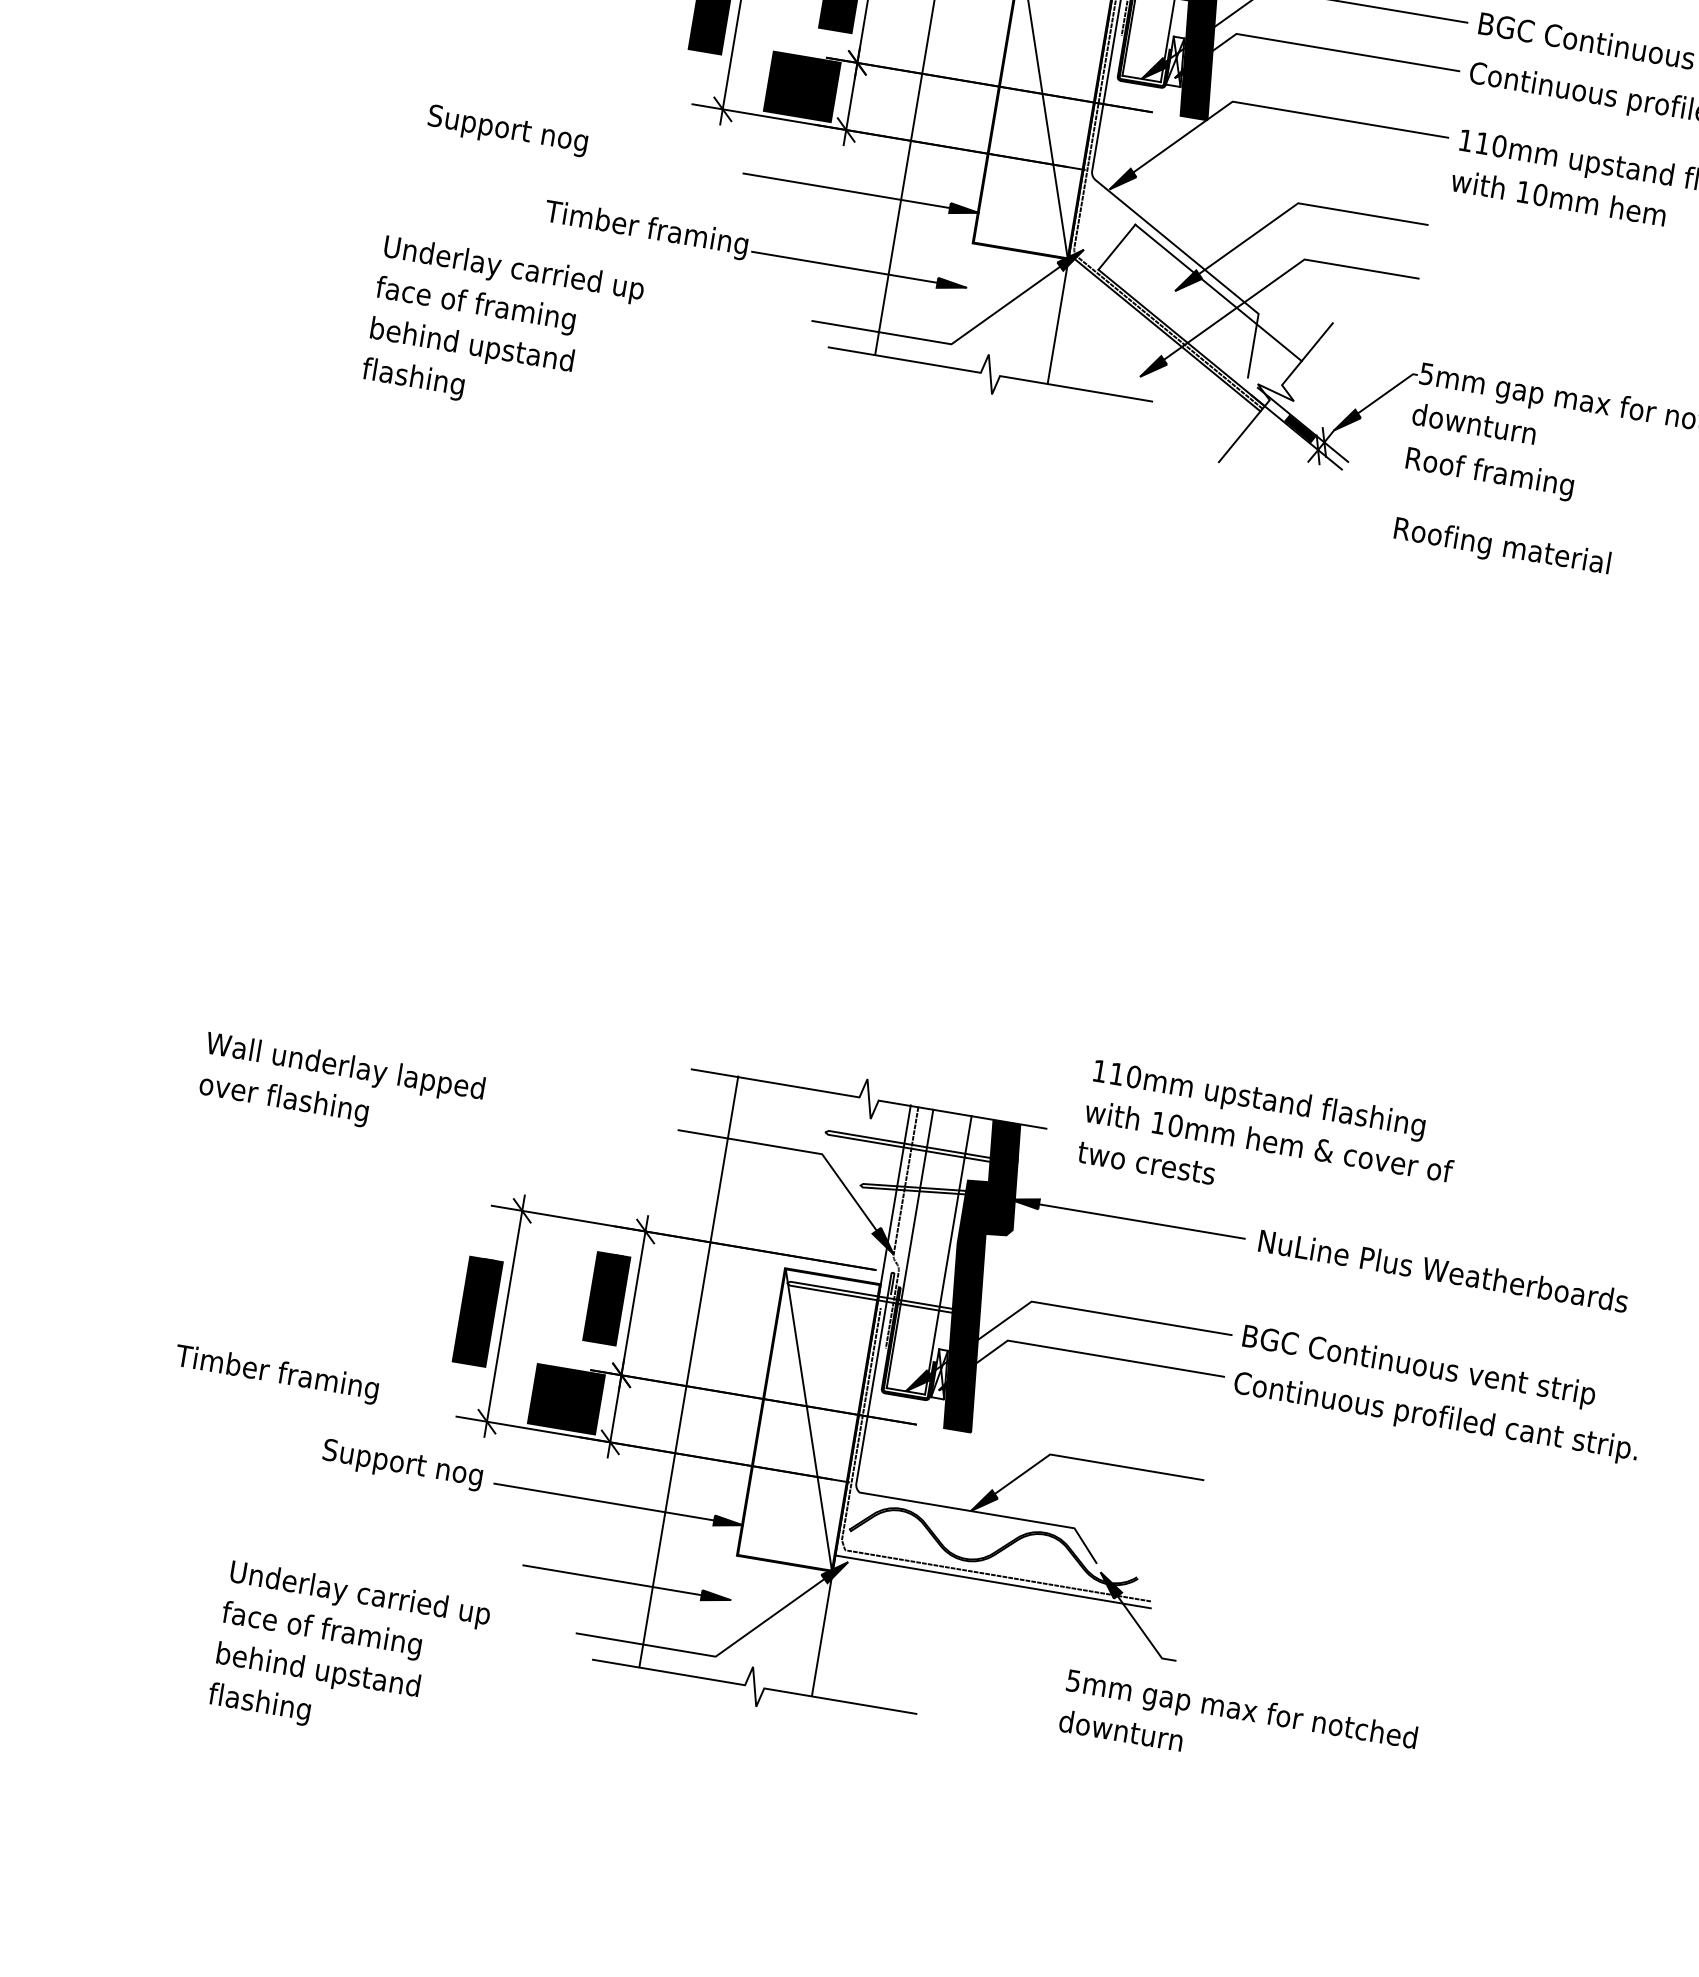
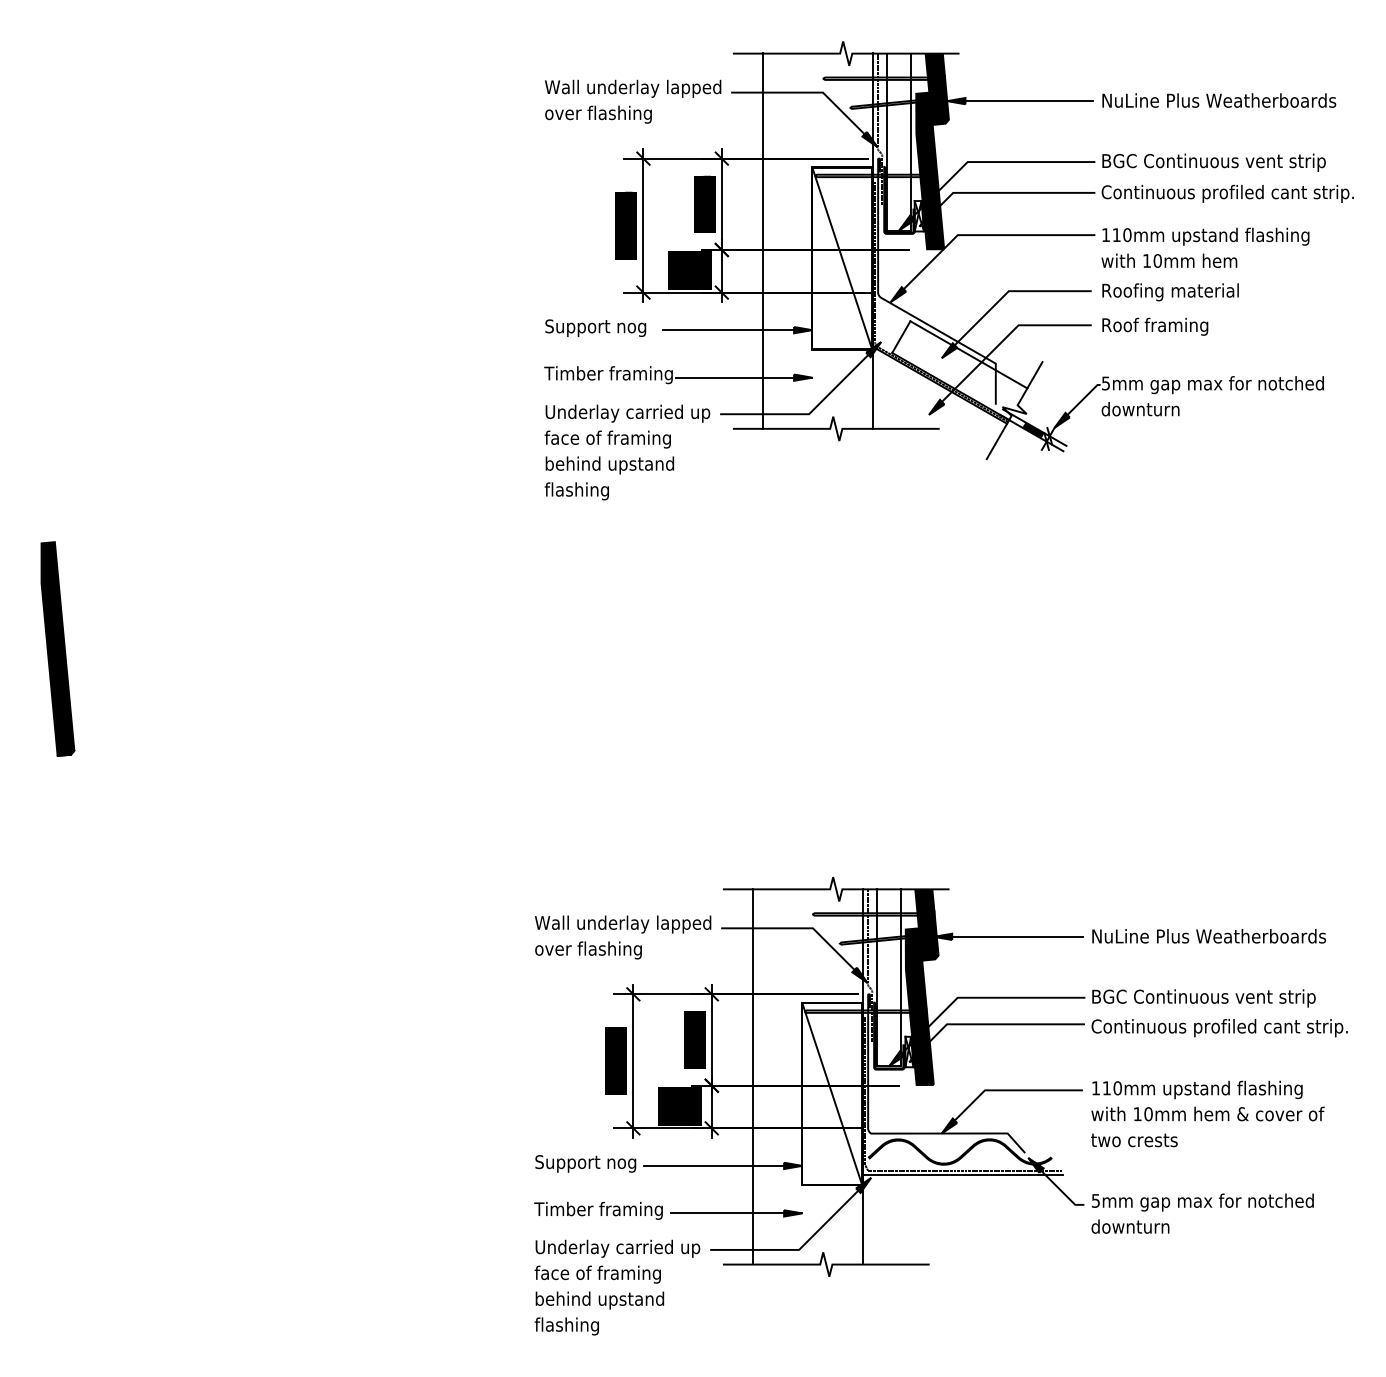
text: (507, 129) -> (595, 327), moved
text: (503, 331) -> (627, 452), moved
text: (1490, 473) -> (1155, 326), moved
text: (1501, 548) -> (1170, 292), moved
text: (342, 1088) -> (623, 937), moved
text: (1268, 1140) -> (1207, 1113), moved
text: (276, 1373) -> (598, 1210), moved
text: (349, 1656) -> (617, 1287), moved
text: (1238, 1728) -> (1202, 1213), moved

